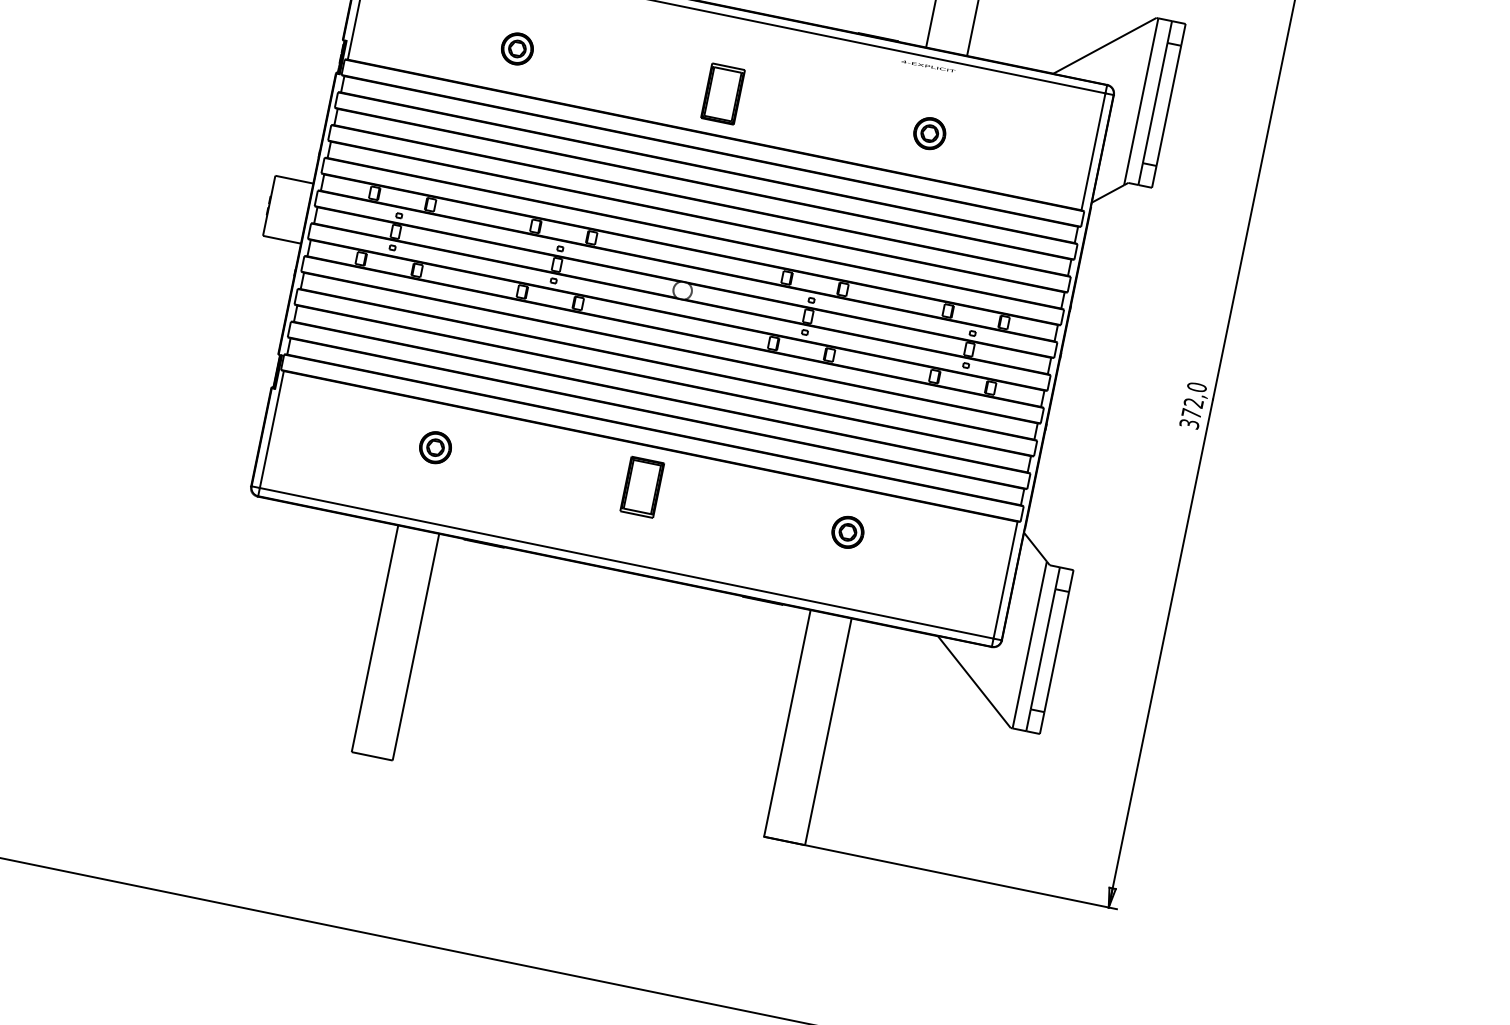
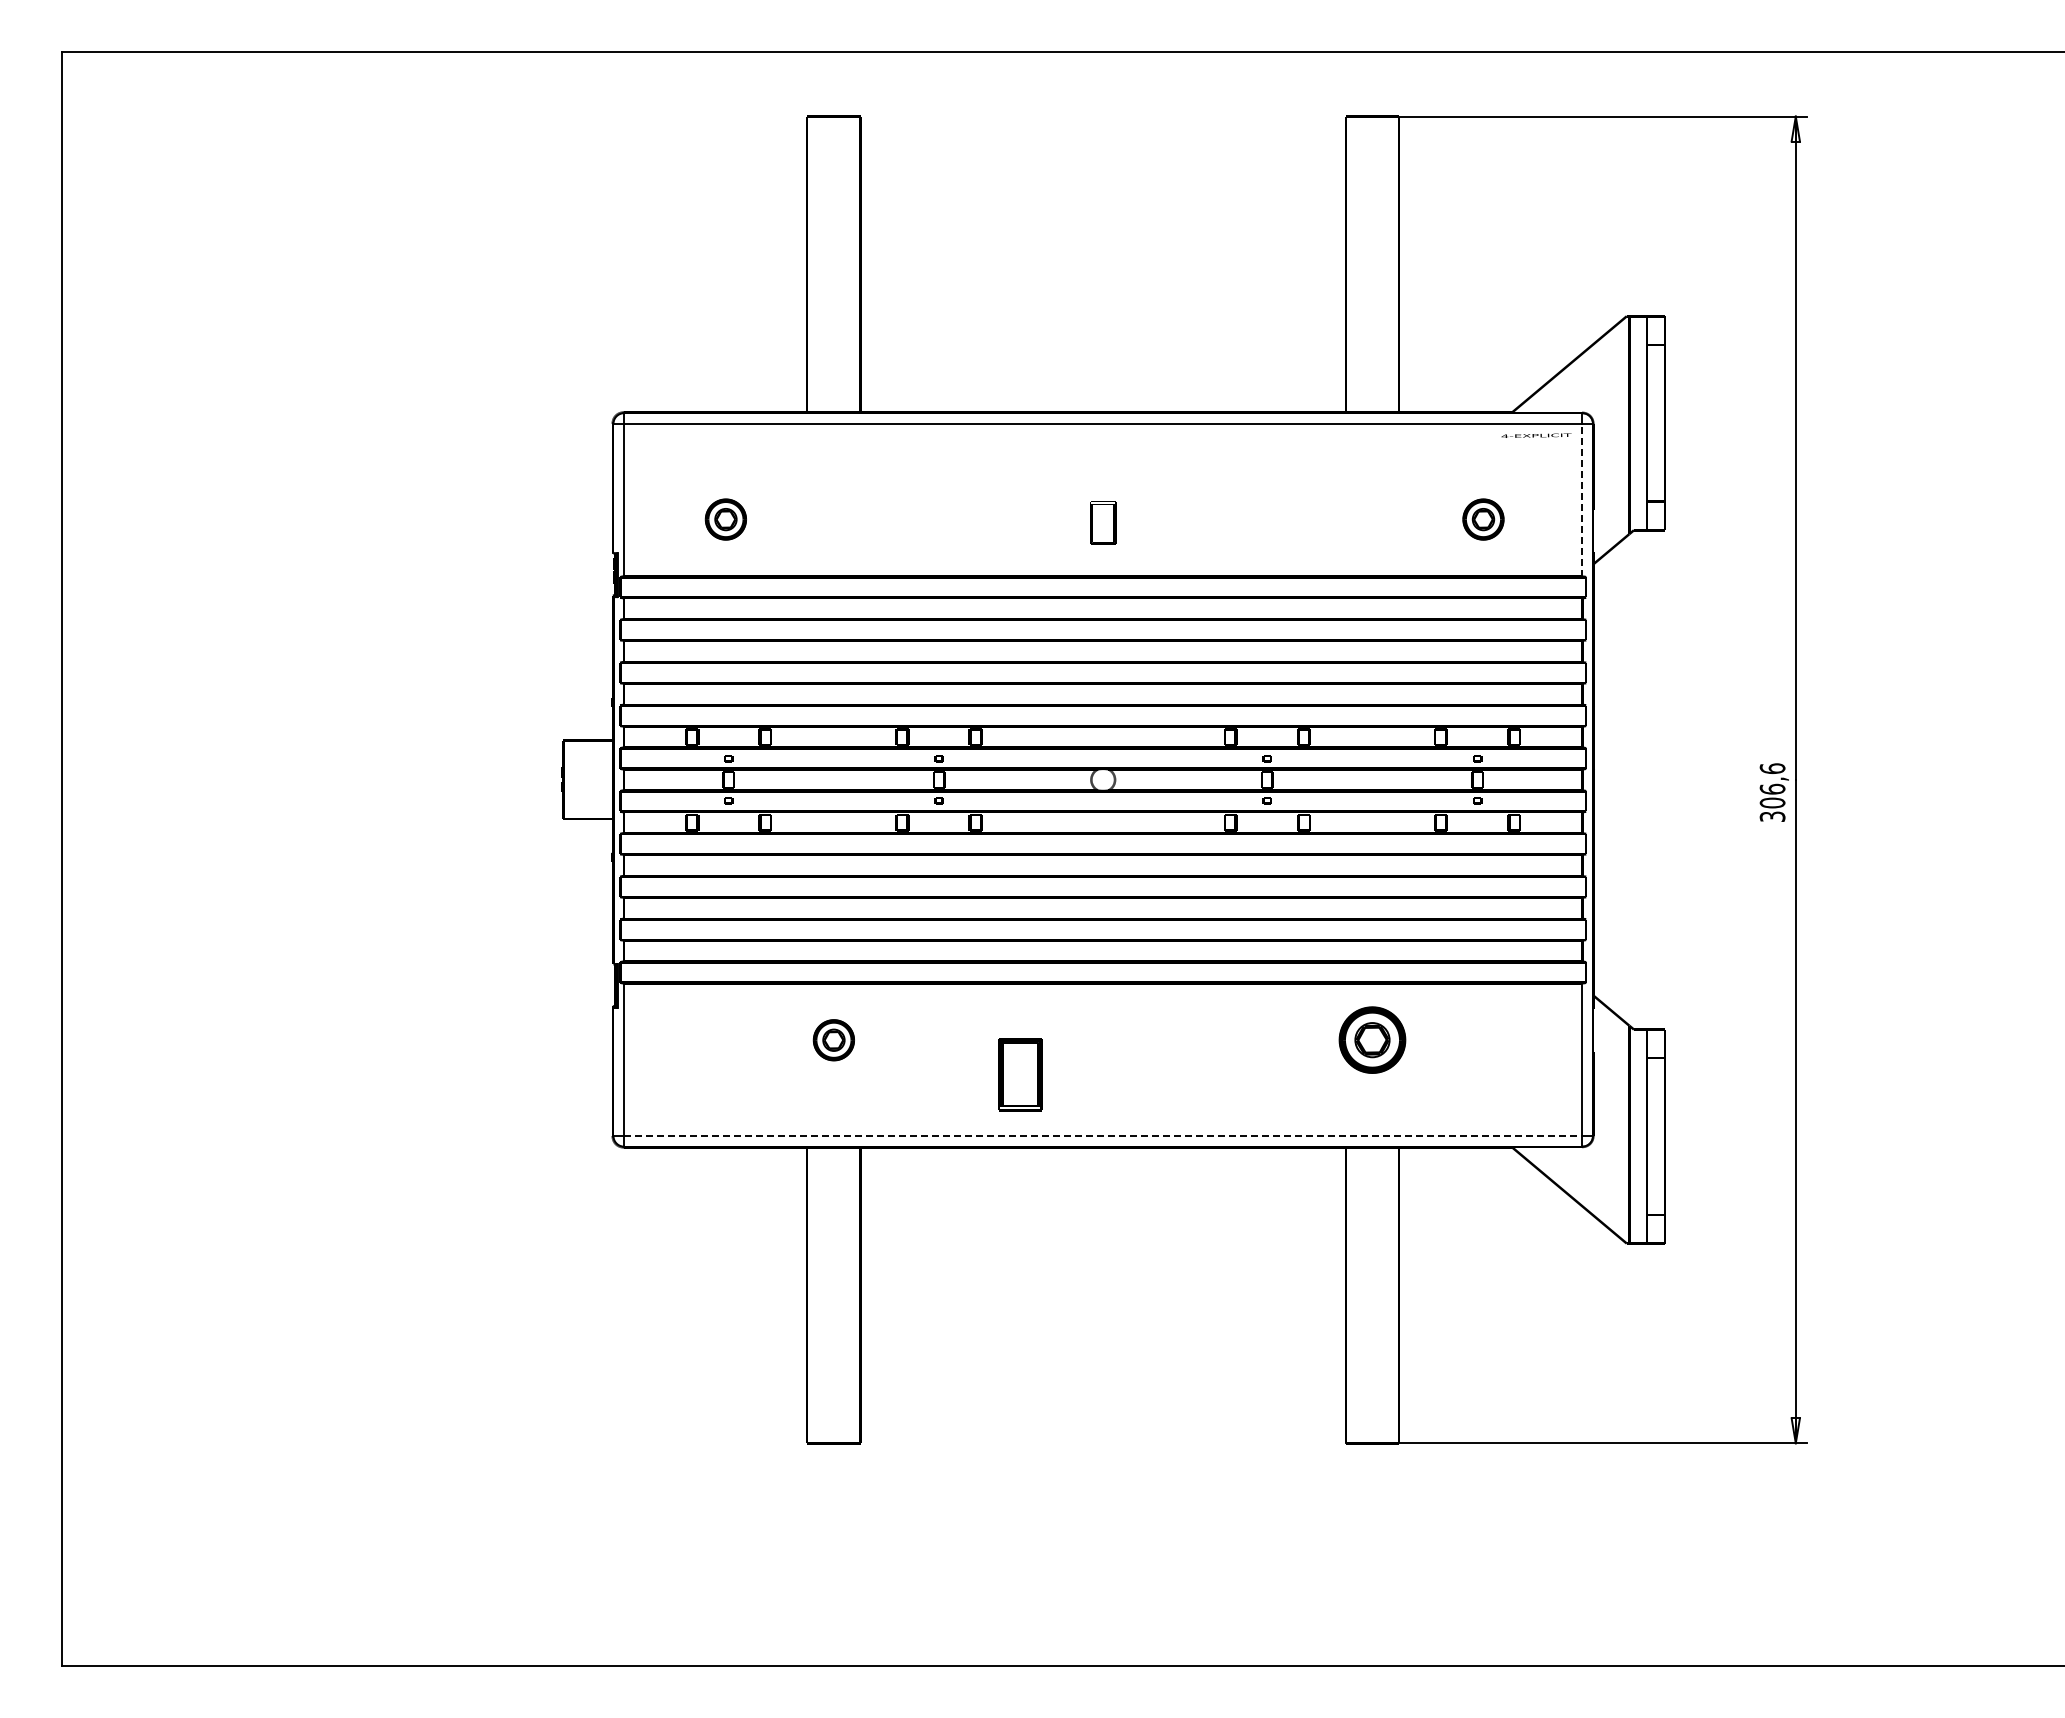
part: (517, 48) -> (725, 519), moved
text: (928, 66) -> (1536, 435), moved
part: (723, 93) -> (1103, 522), size x0.6
part: (929, 133) -> (1483, 519), moved
line: (1093, 151) -> (1582, 499), solid -> dashed
text: (1194, 400) -> (1772, 785), 372,0 -> 306,6
part: (642, 487) -> (1020, 1074), moved
part: (847, 532) -> (1372, 1040), size x1.6
line: (626, 563) -> (1103, 1135), solid -> dashed

